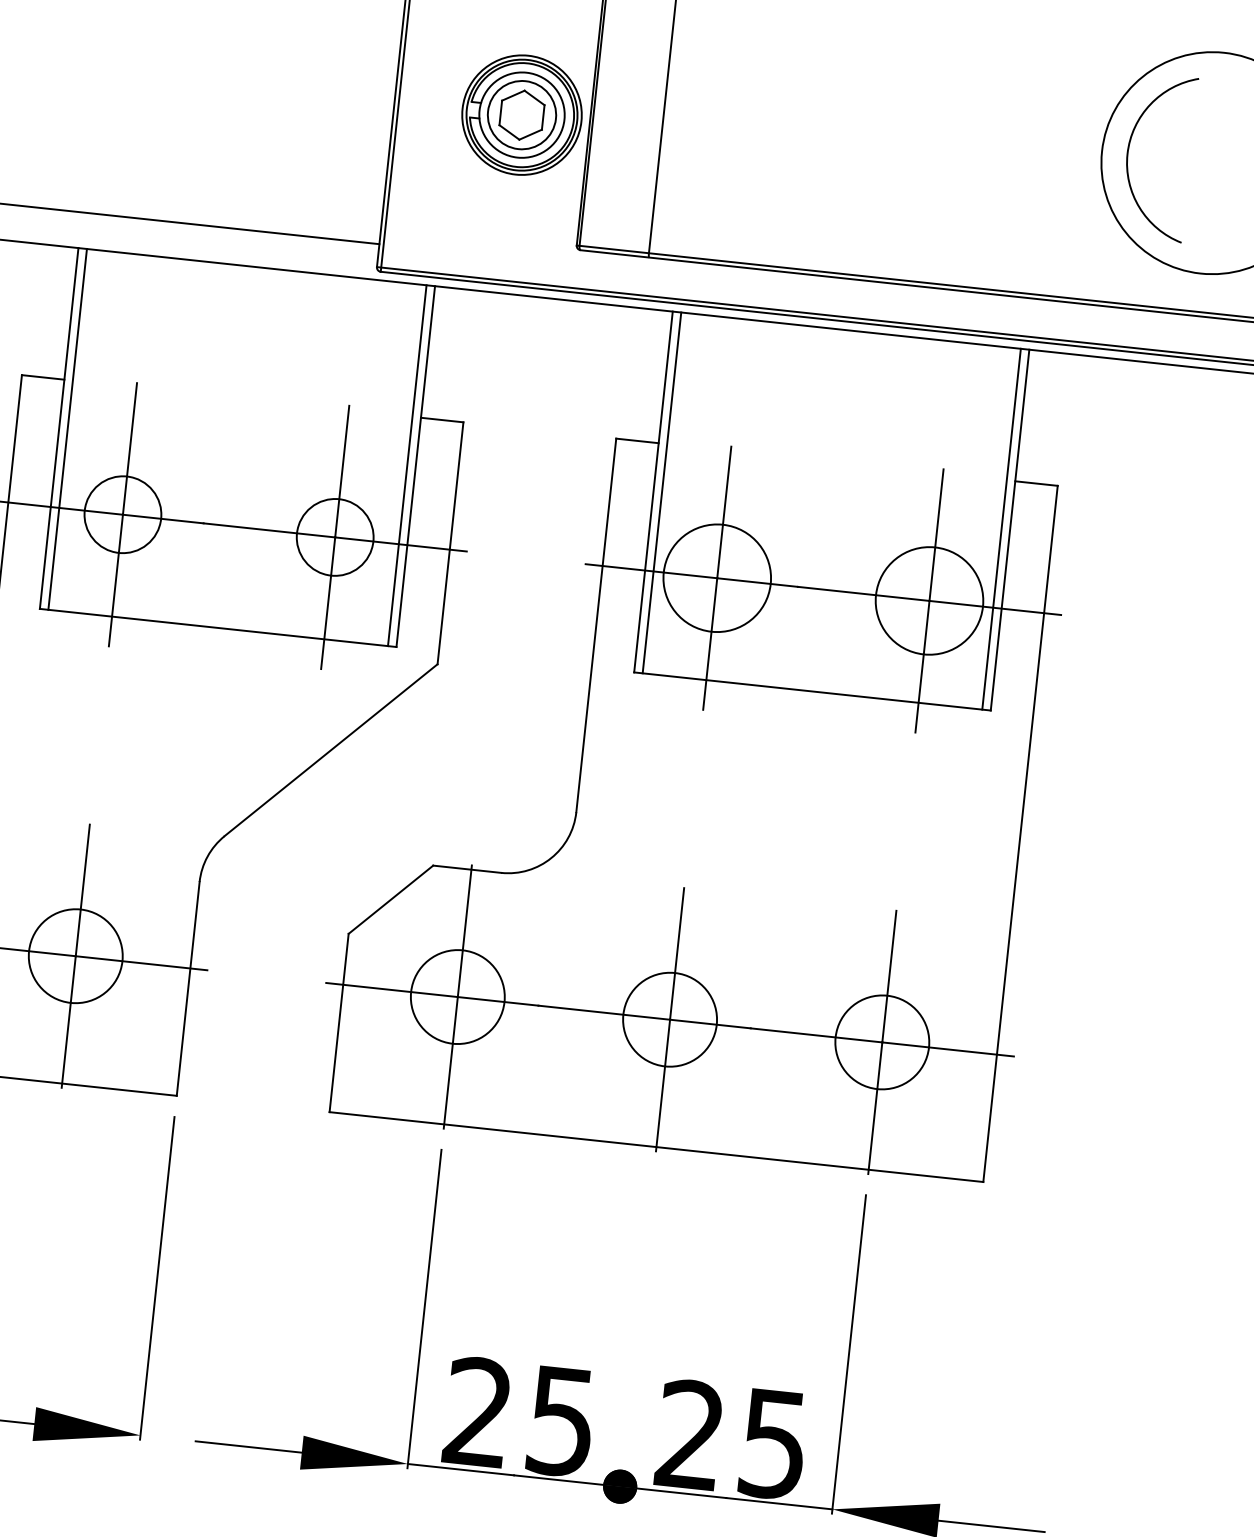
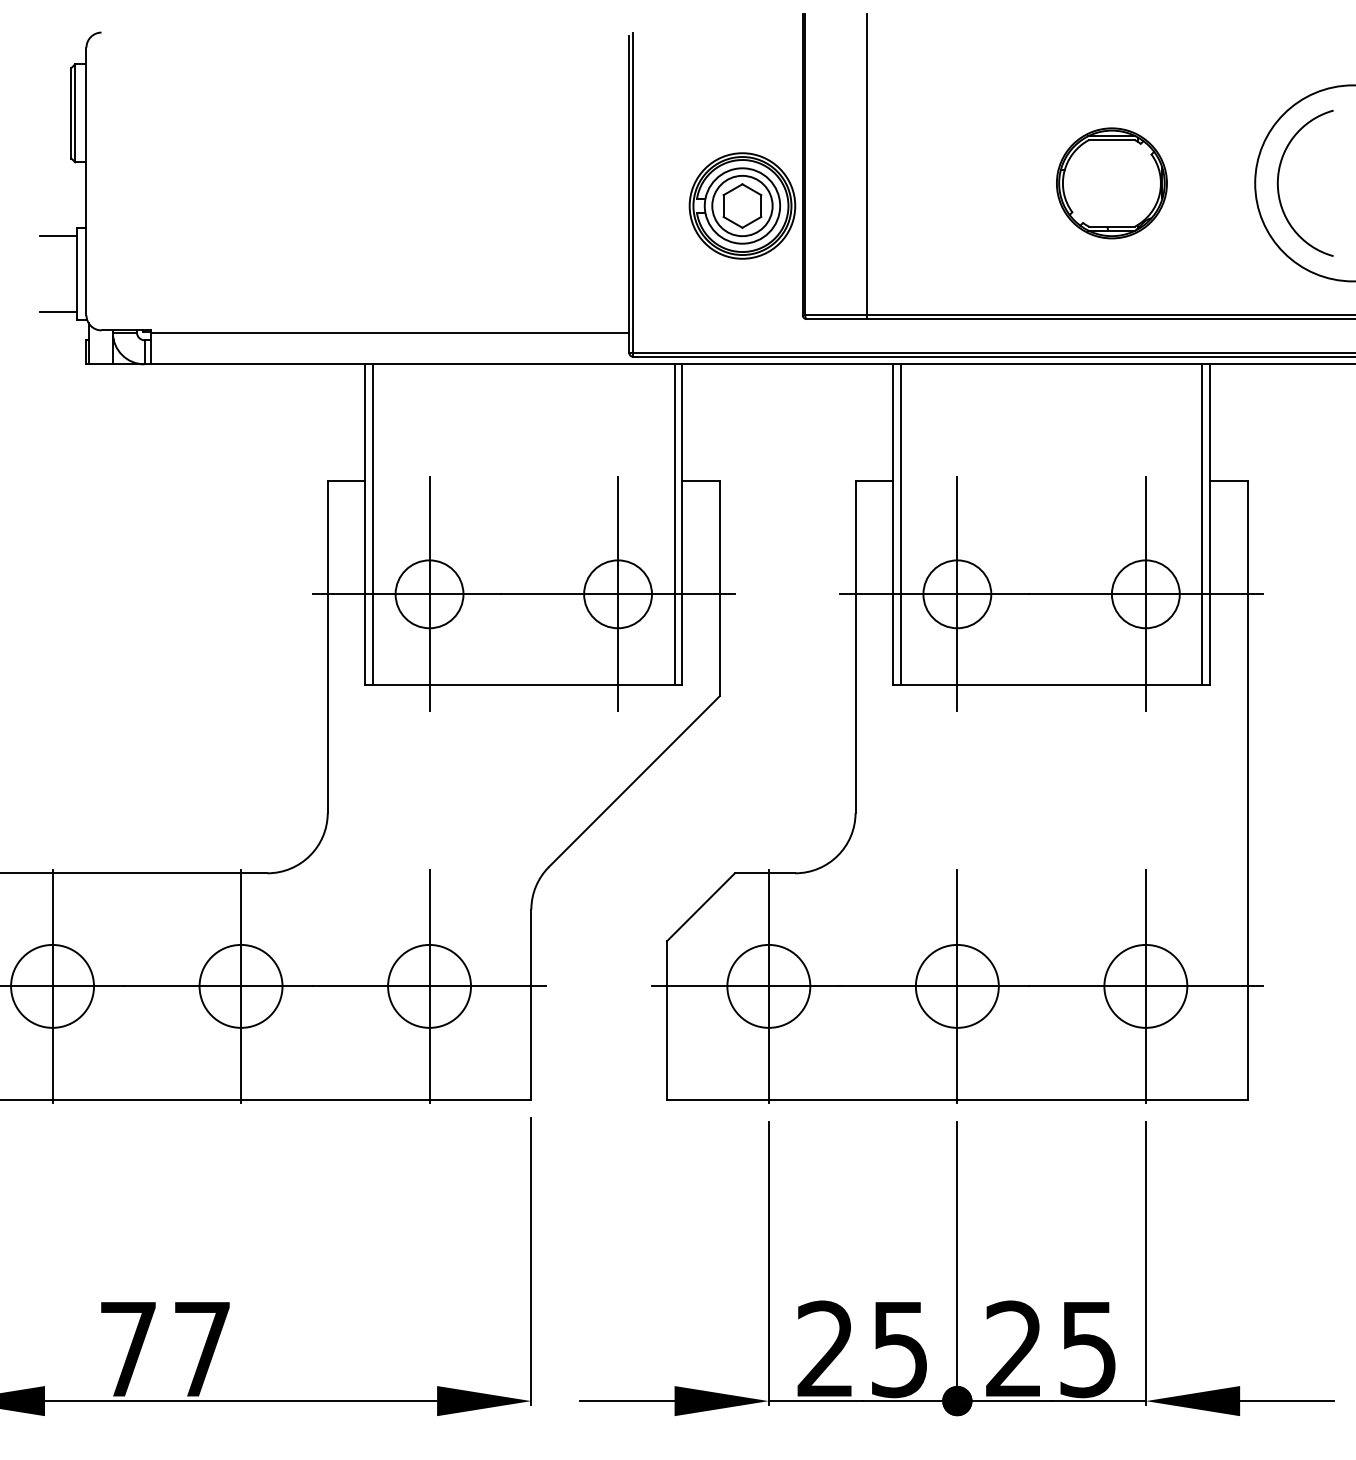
part: (940, 134) -> (1111, 183), added
circle: (717, 578) -> (957, 594), size x0.71
circle: (929, 601) -> (1145, 594), size x0.71
line: (636, 1331) -> (957, 1263), added

